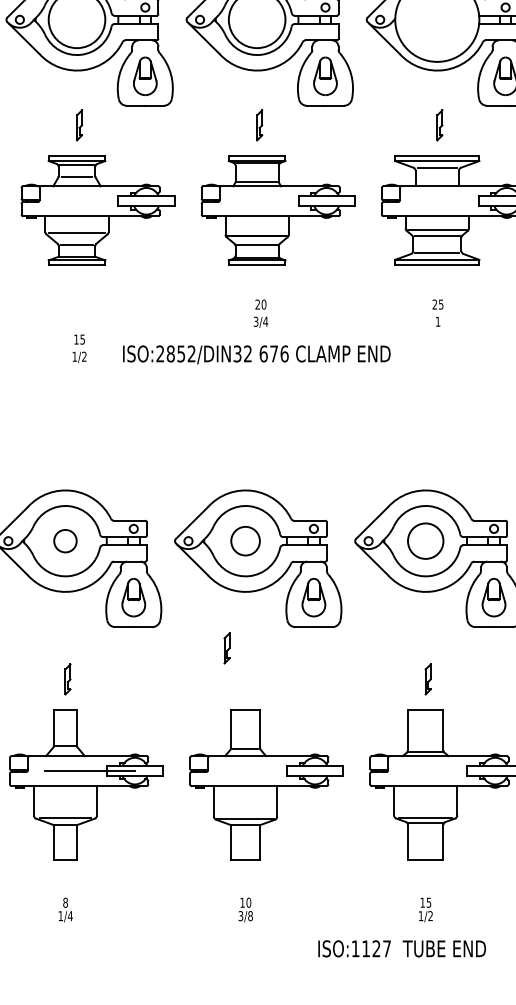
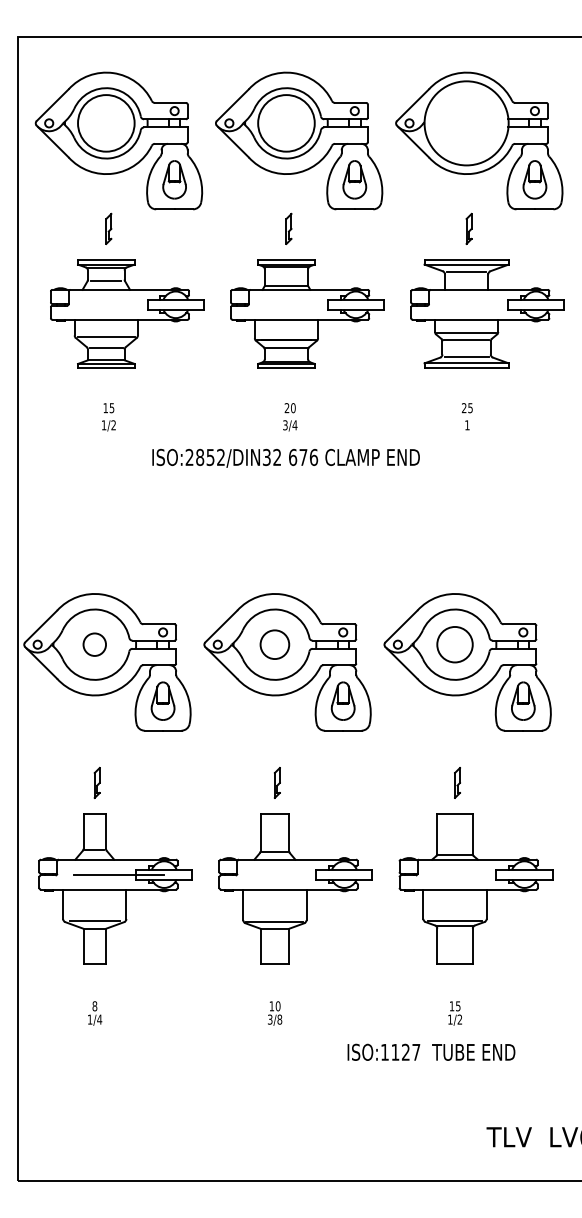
text: (79, 348) -> (108, 417), moved
part: (227, 647) -> (277, 782), moved

